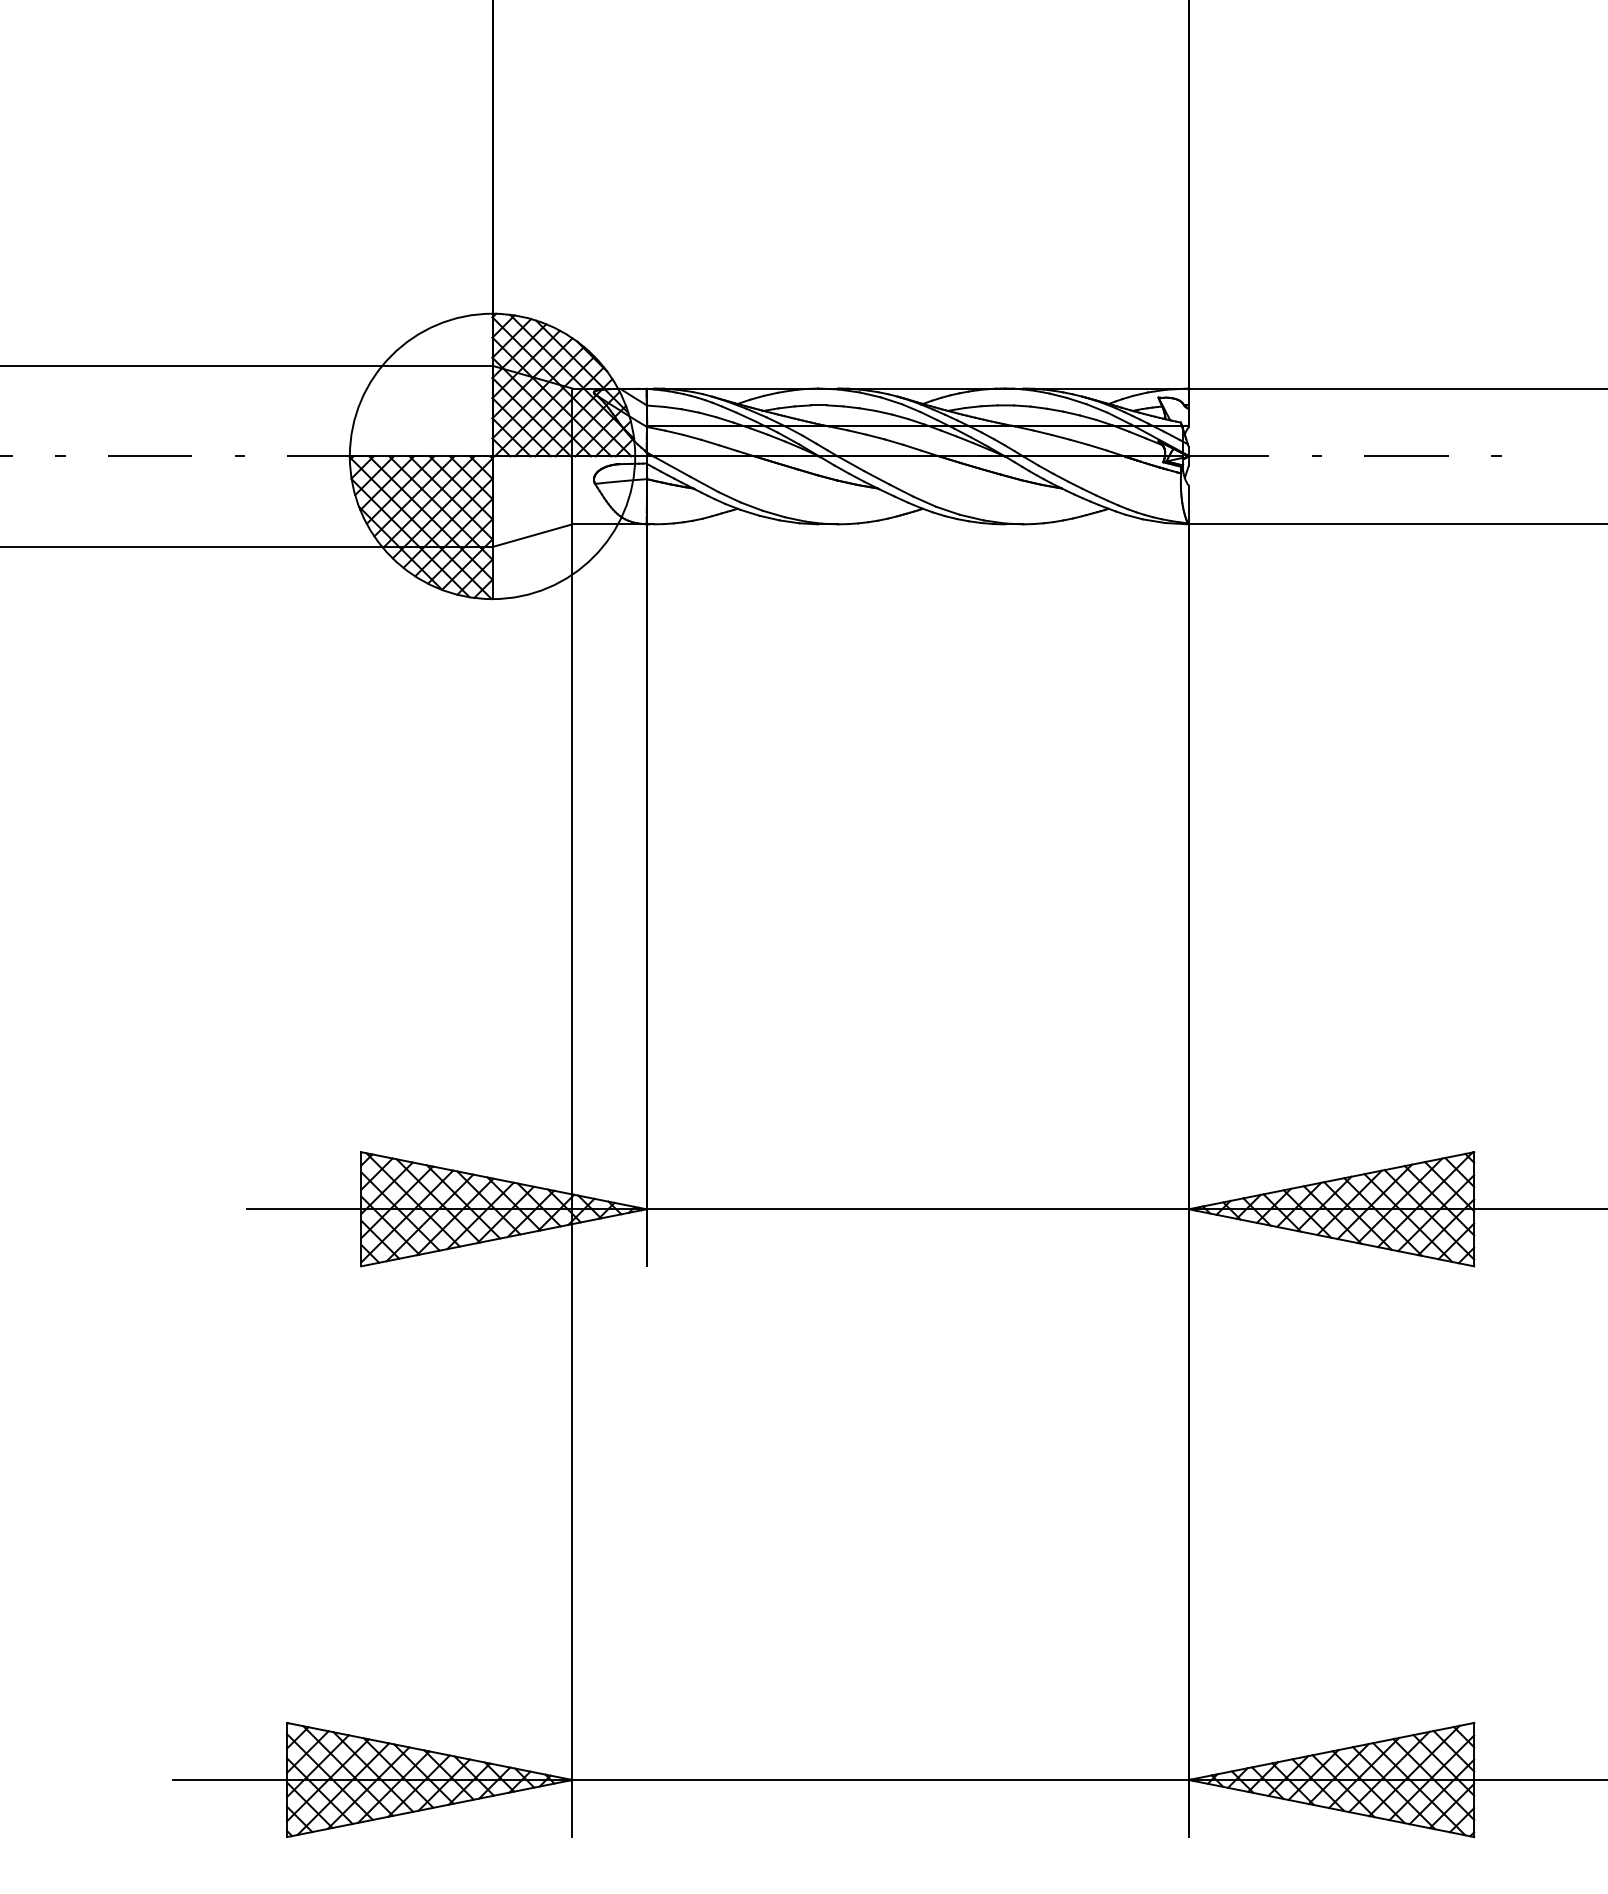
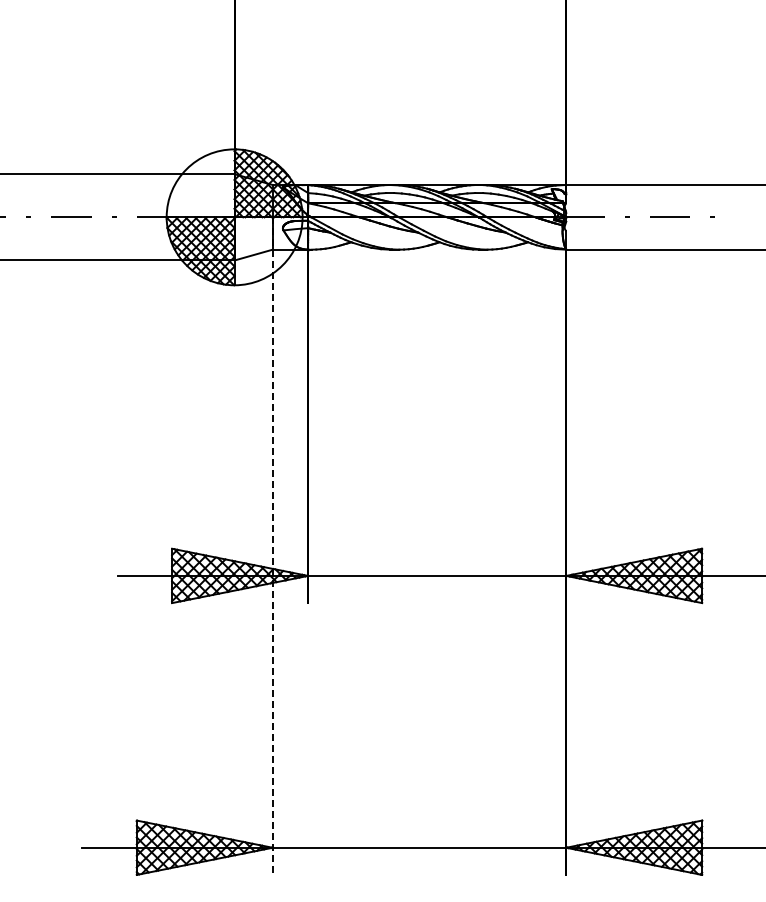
line: (572, 1147) -> (272, 546), solid -> dashed

